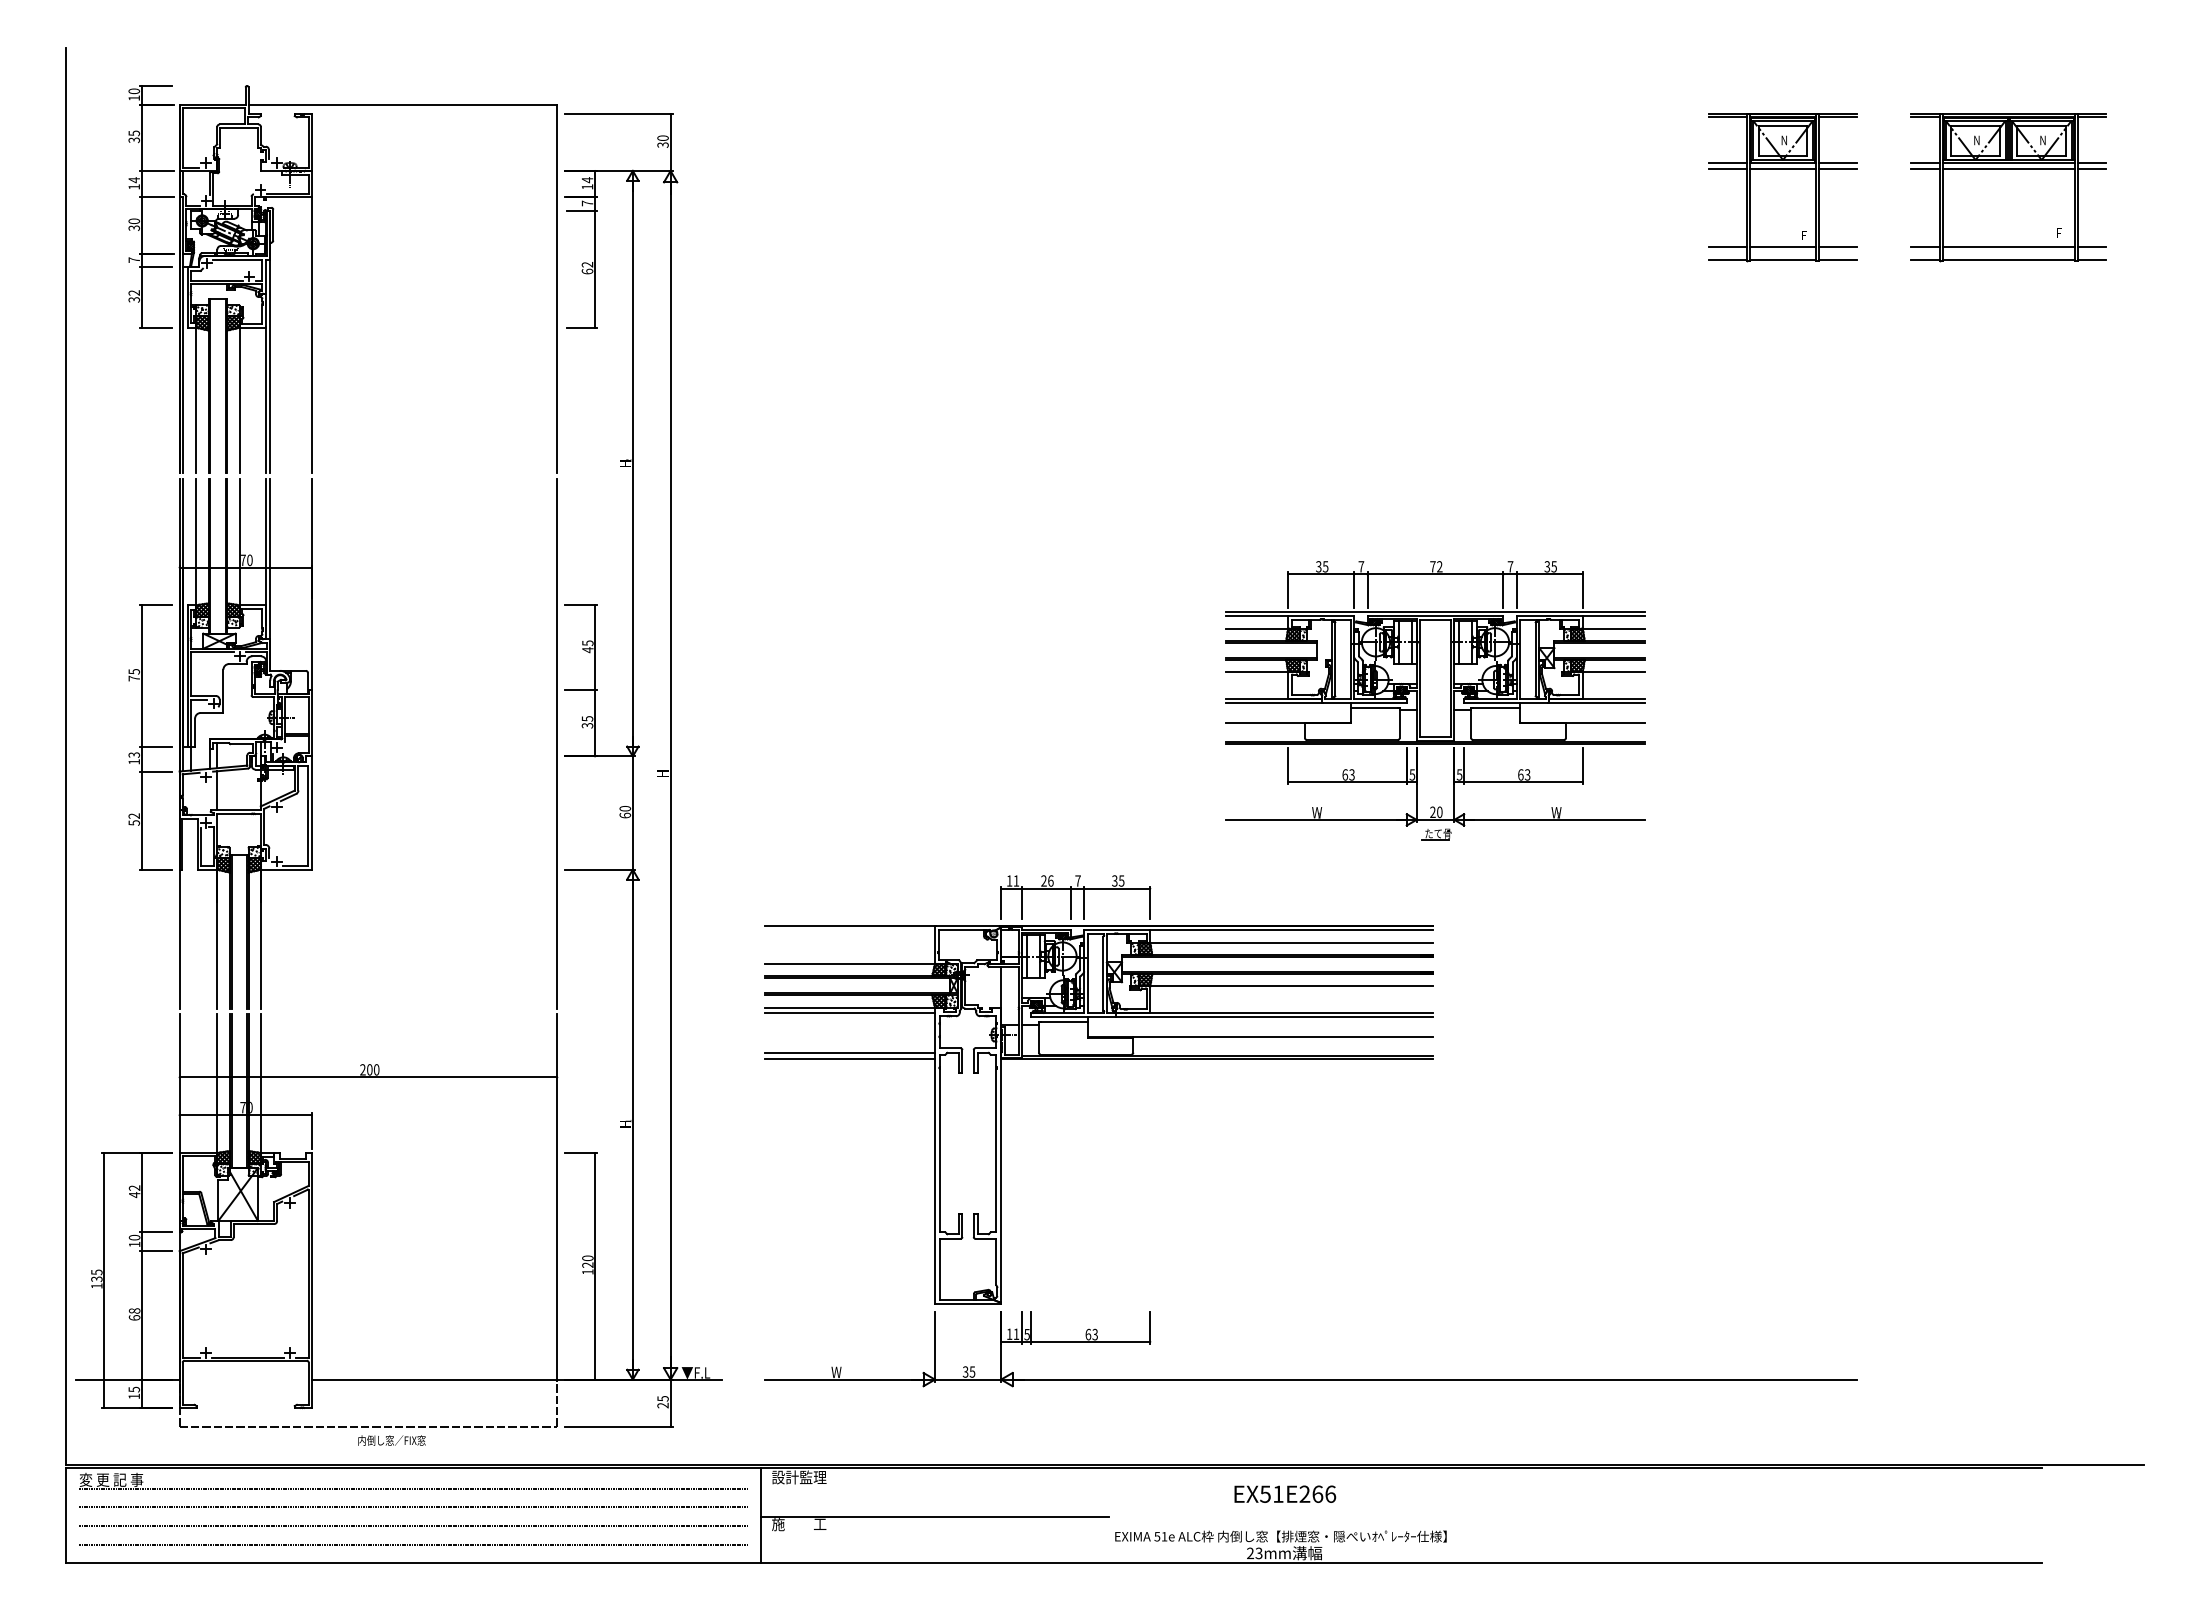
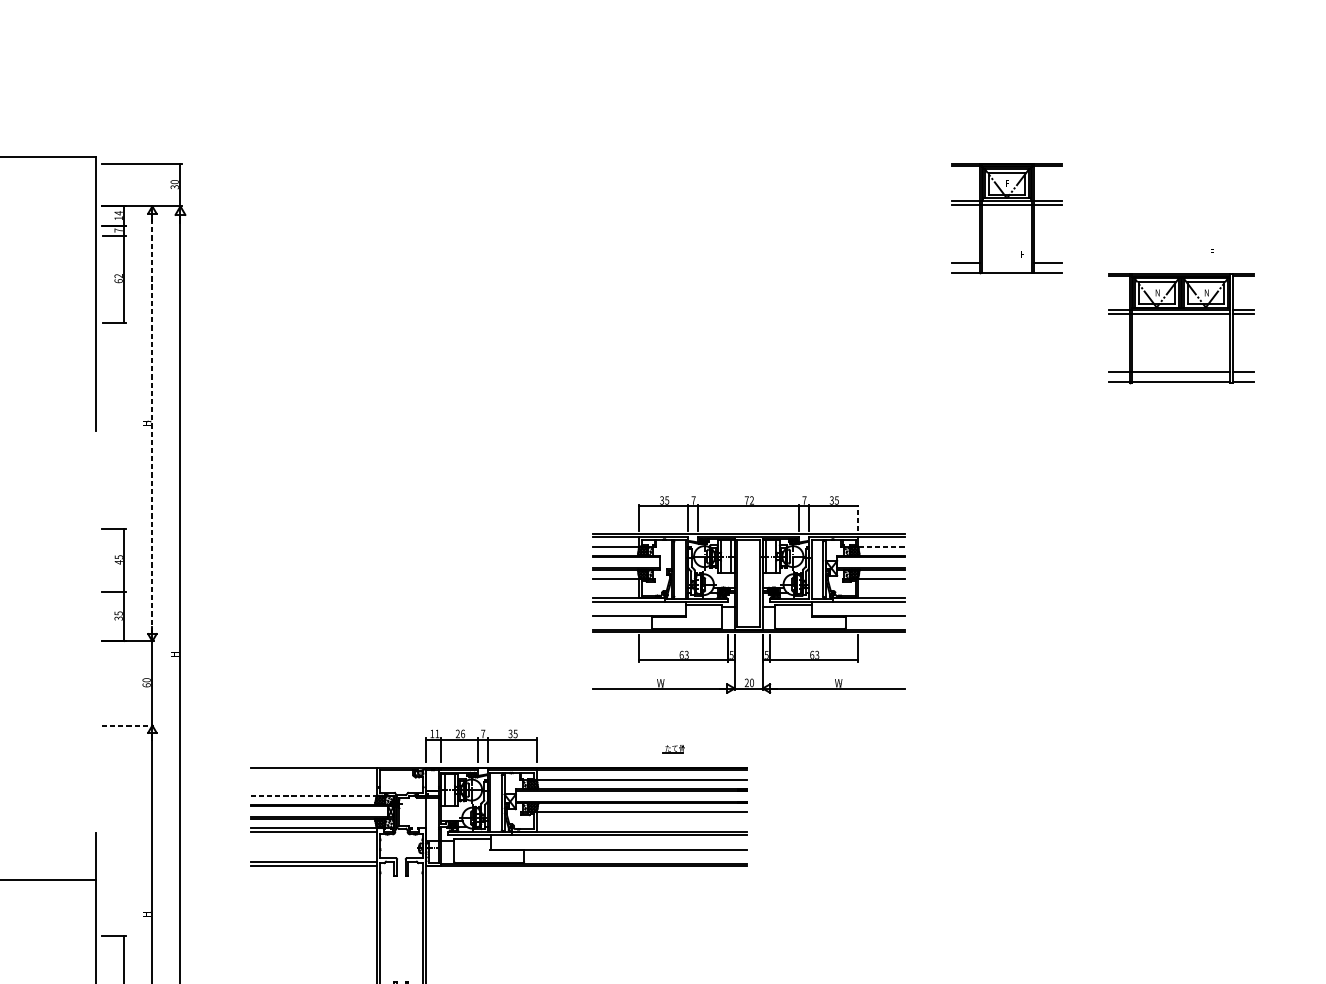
text: (1783, 140) -> (1007, 183), N -> F
part: (2008, 187) -> (1181, 327), moved
line: (1783, 247) -> (1007, 263), removed
line: (632, 463) -> (152, 423), solid -> dashed
line: (1582, 590) -> (857, 518), solid -> dashed
line: (1613, 628) -> (881, 546), solid -> dashed
line: (557, 743) -> (96, 631), removed
part: (1436, 834) -> (673, 749), moved
line: (599, 869) -> (127, 725), solid -> dashed
line: (850, 964) -> (314, 795), solid -> dashed

